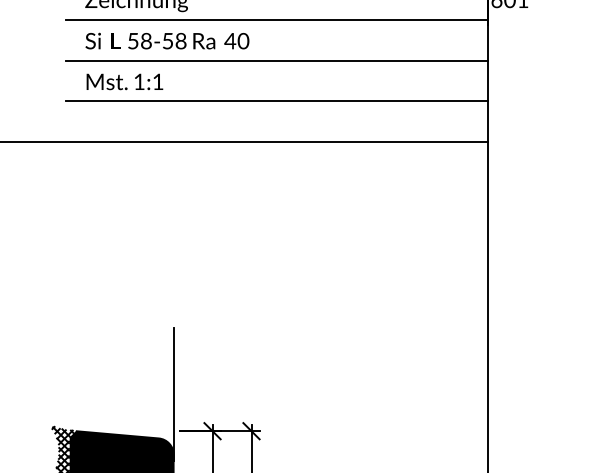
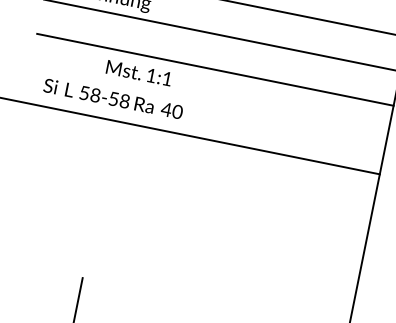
text: (167, 40) -> (113, 98), moved
text: (124, 81) -> (138, 72), moved
line: (276, 101) -> (208, 104), removed

